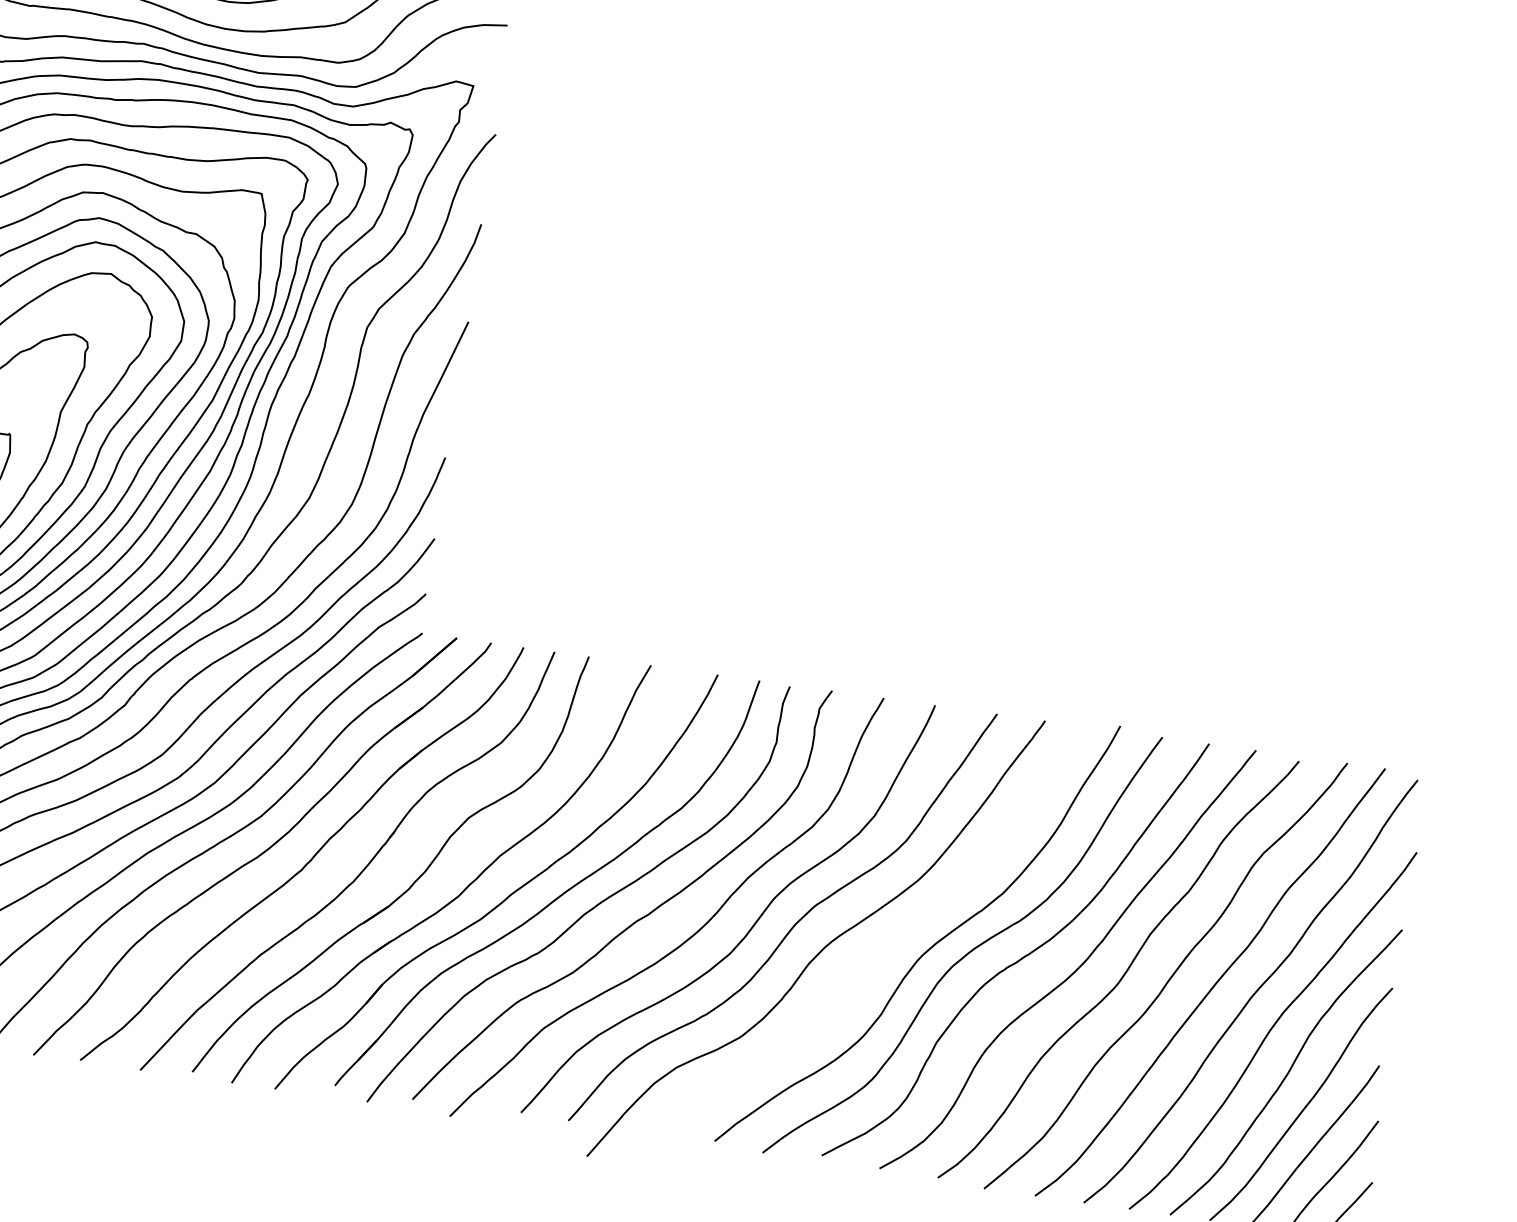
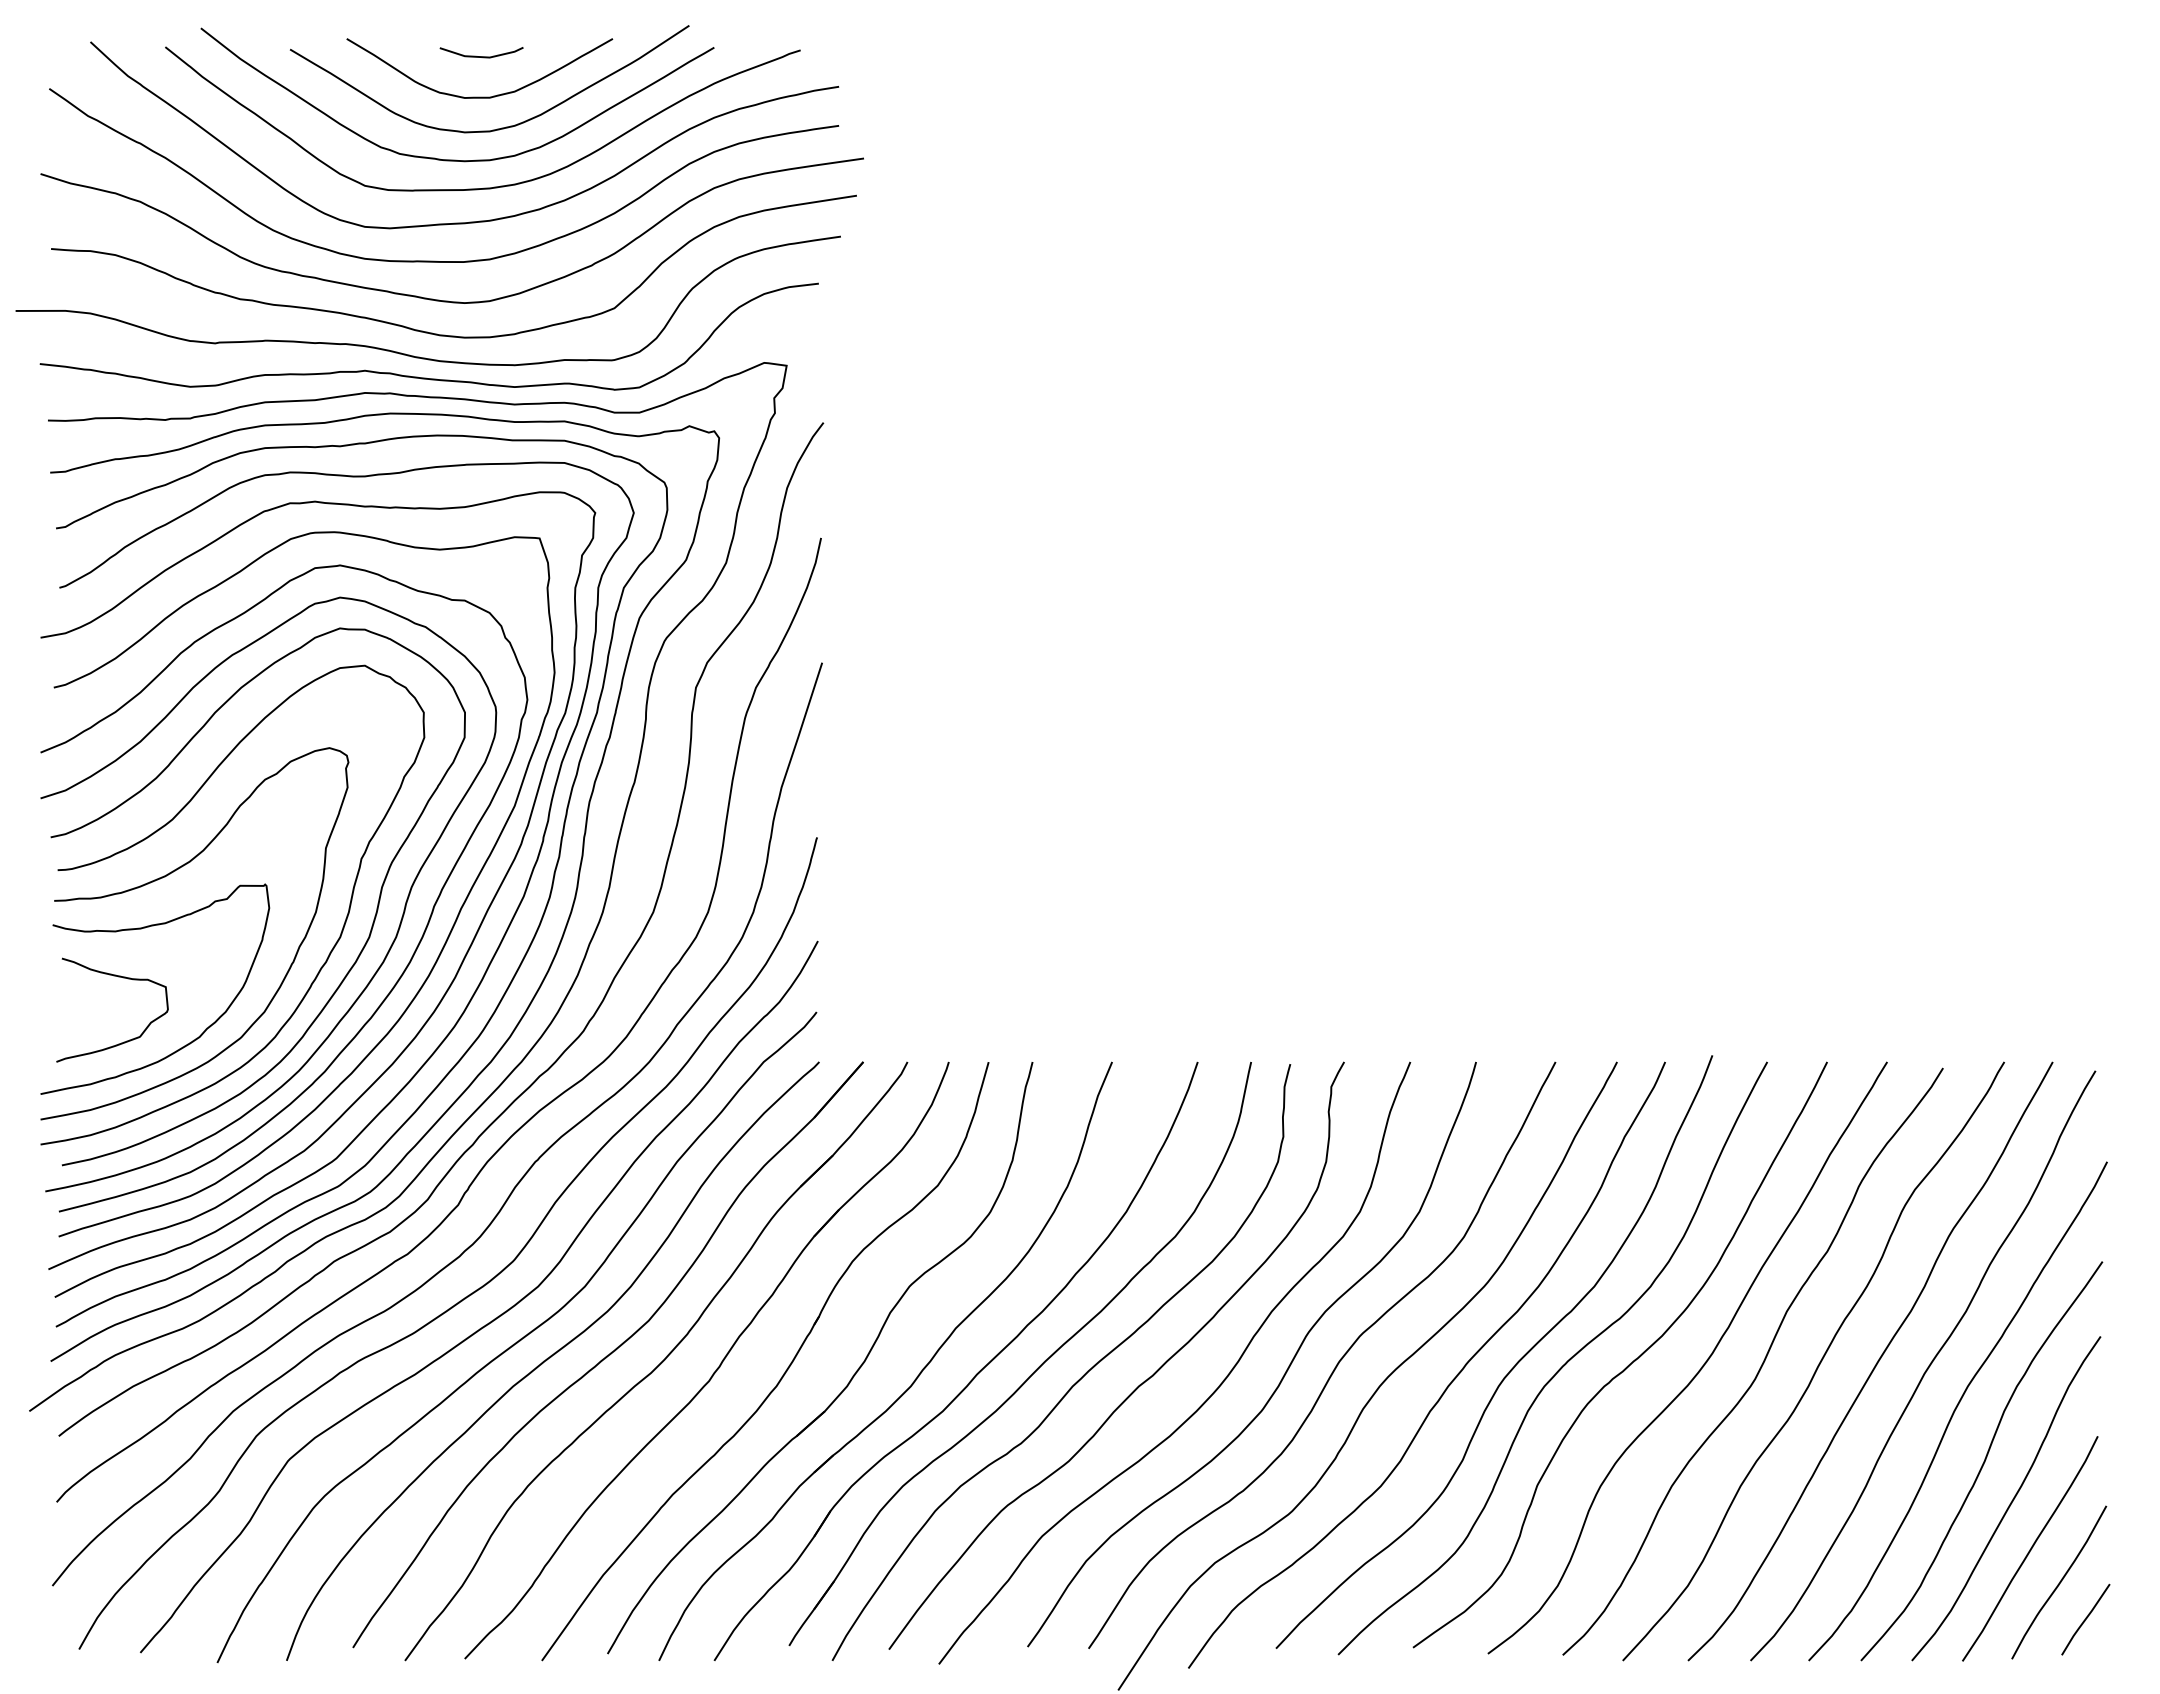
curve: (881, 951) -> (1451, 1380), added

